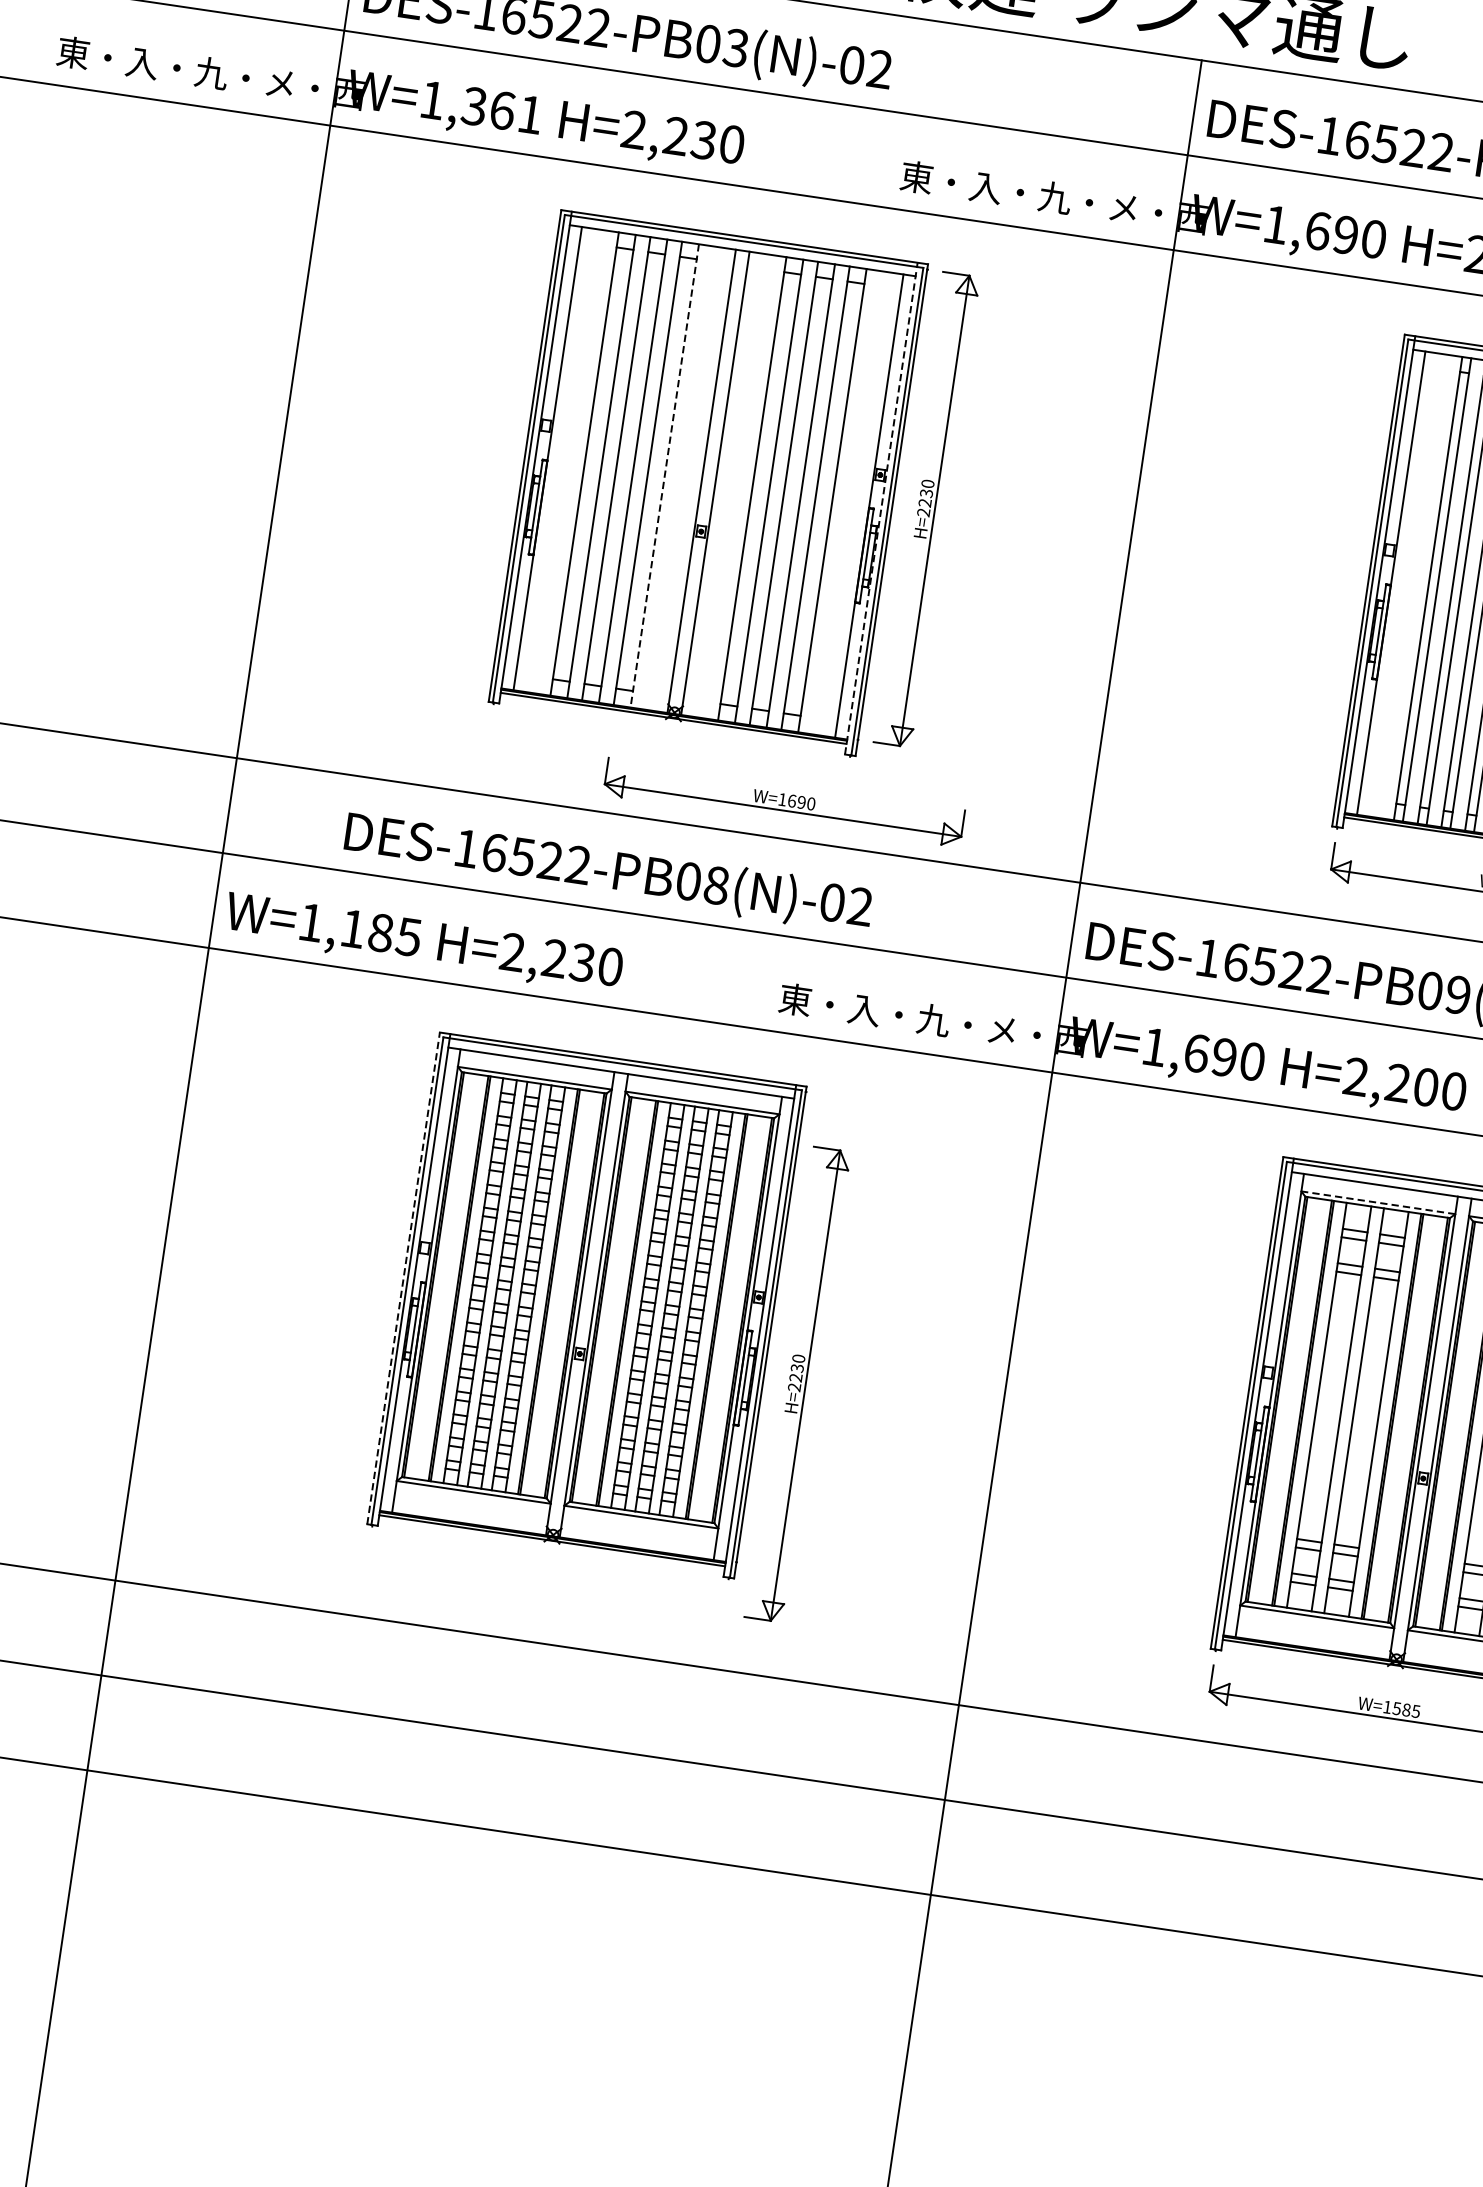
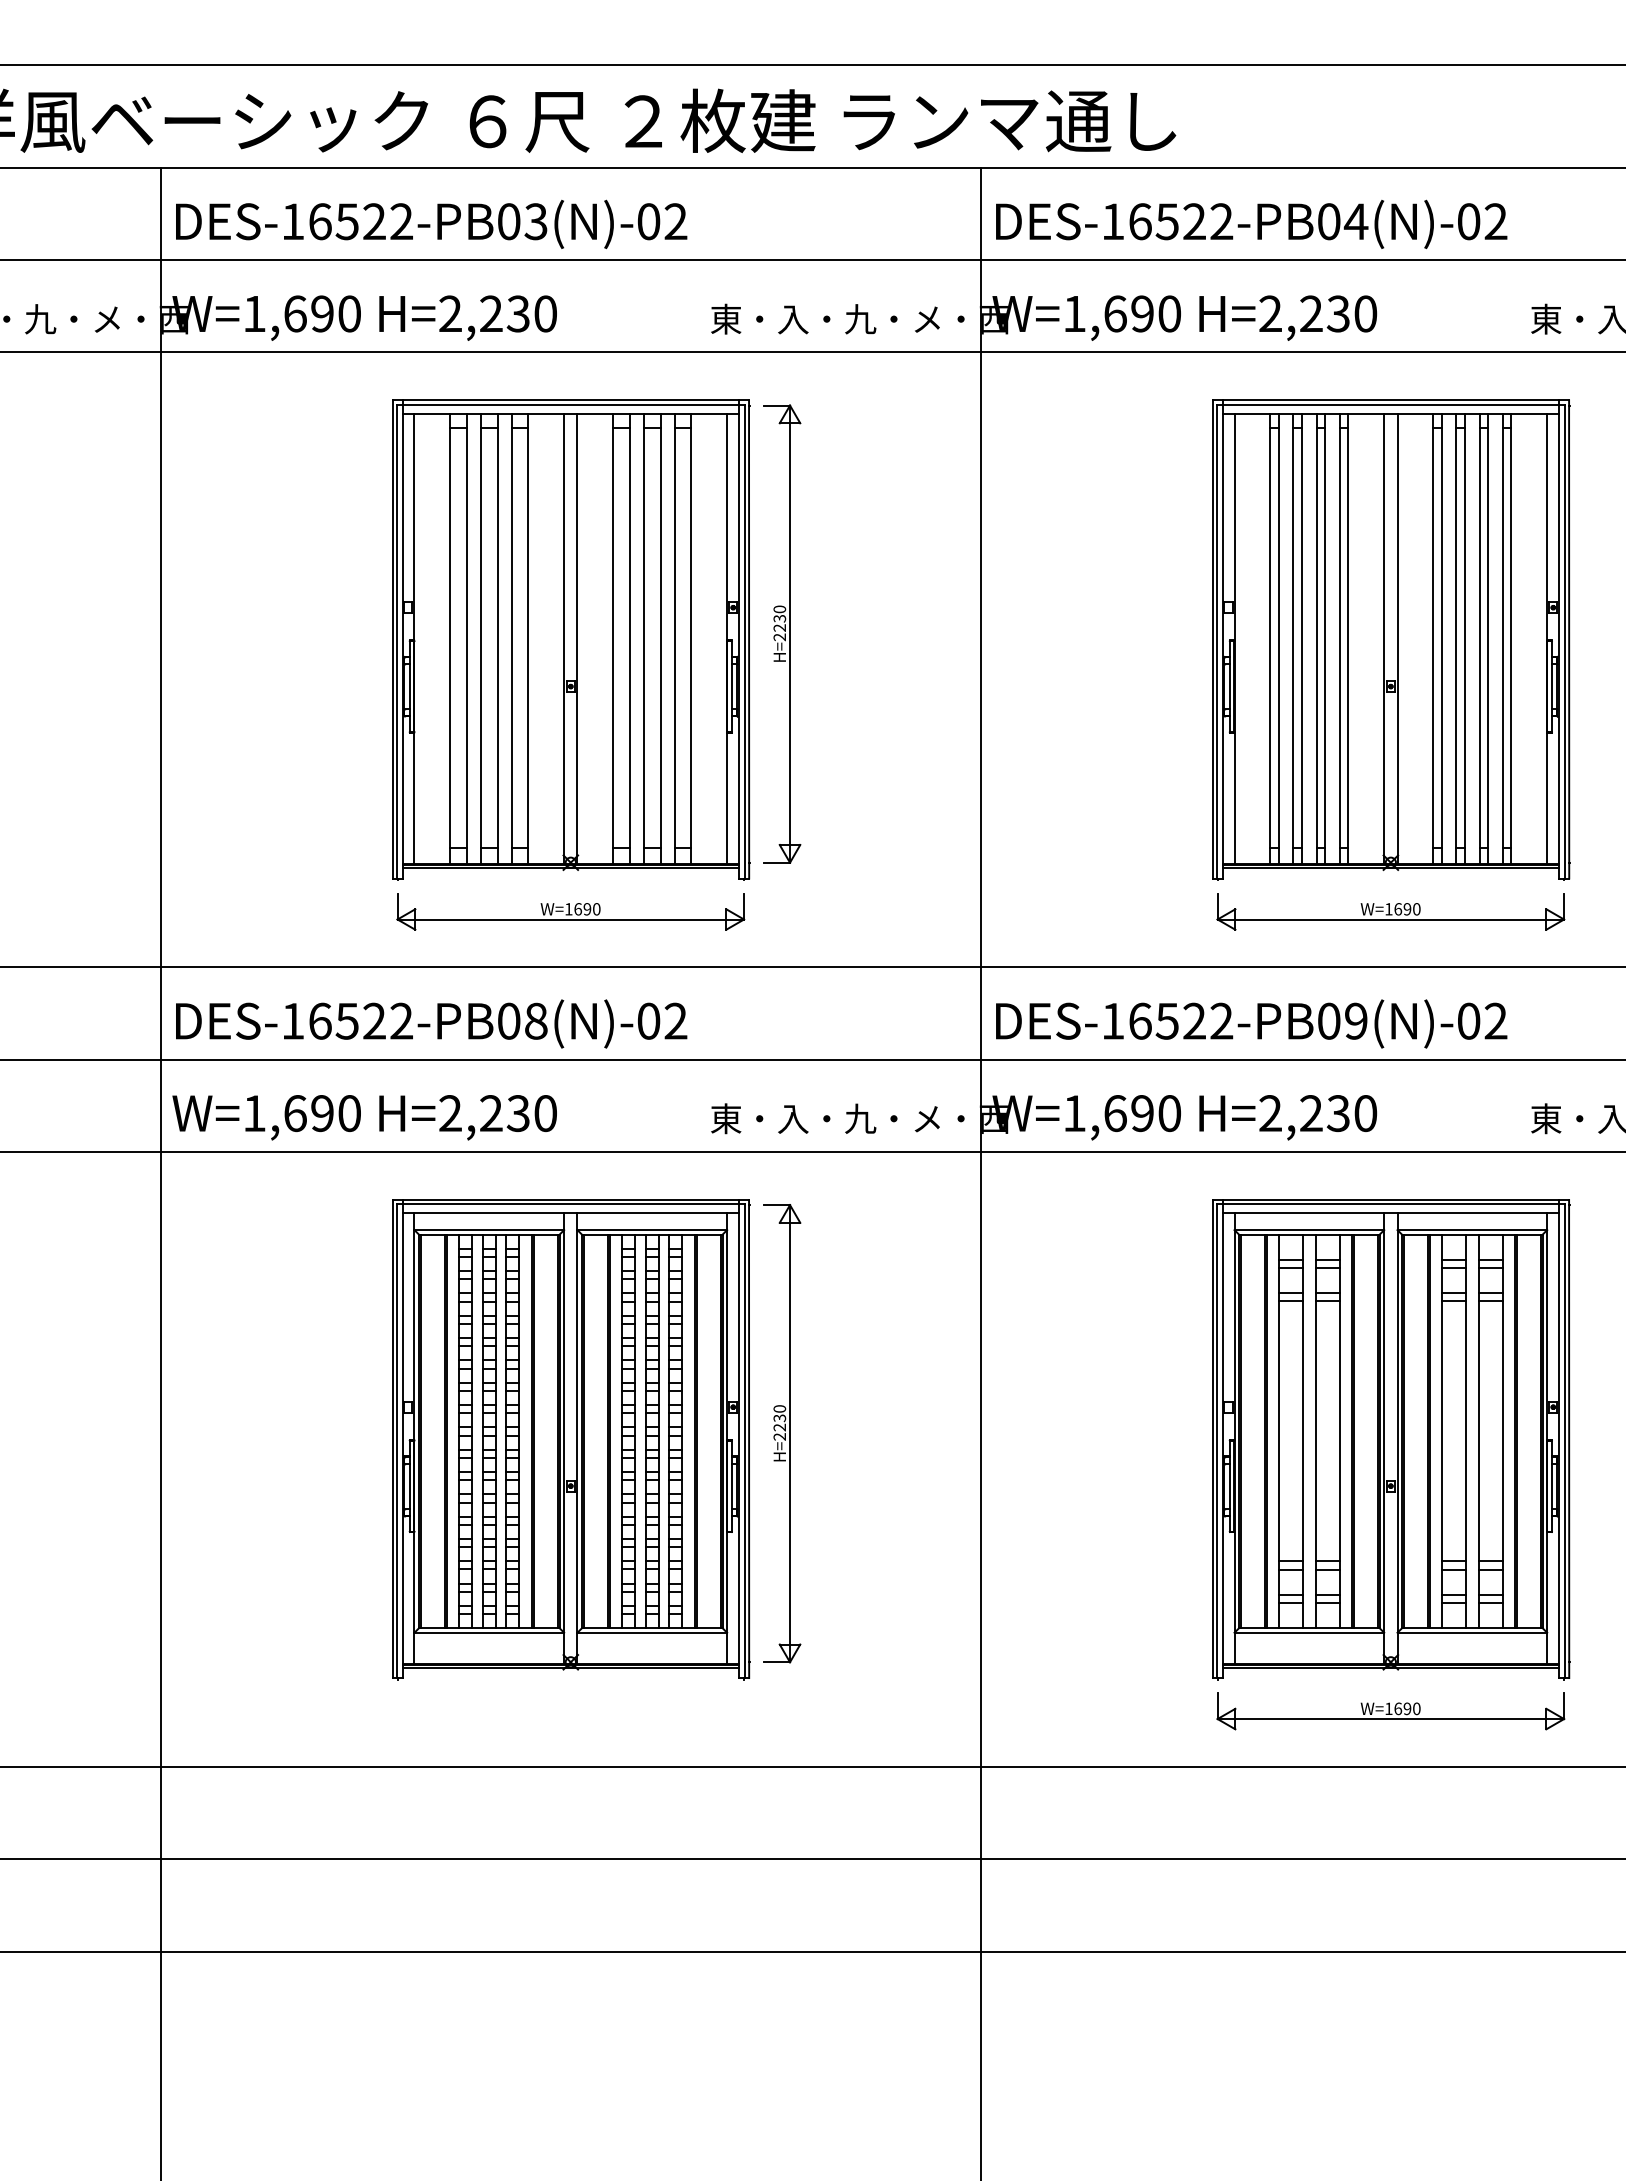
text: (501, 109) -> (321, 313), W=1,361 -> W=1,690
line: (664, 476) -> (528, 639), dashed -> solid
line: (881, 507) -> (738, 638), dashed -> solid
part: (783, 802) -> (570, 911), moved
text: (608, 871) -> (431, 1023), moved
text: (381, 932) -> (322, 1113), W=1,185 -> W=1,690
text: (1425, 1087) -> (1337, 1113), H=2,200 -> H=2,230
line: (1378, 1203) -> (1309, 1230), dashed -> solid
line: (403, 1277) -> (392, 1438), dashed -> solid
part: (797, 1384) -> (782, 1433), moved
text: (1406, 1709) -> (1407, 1708), W=1585 -> W=1690

